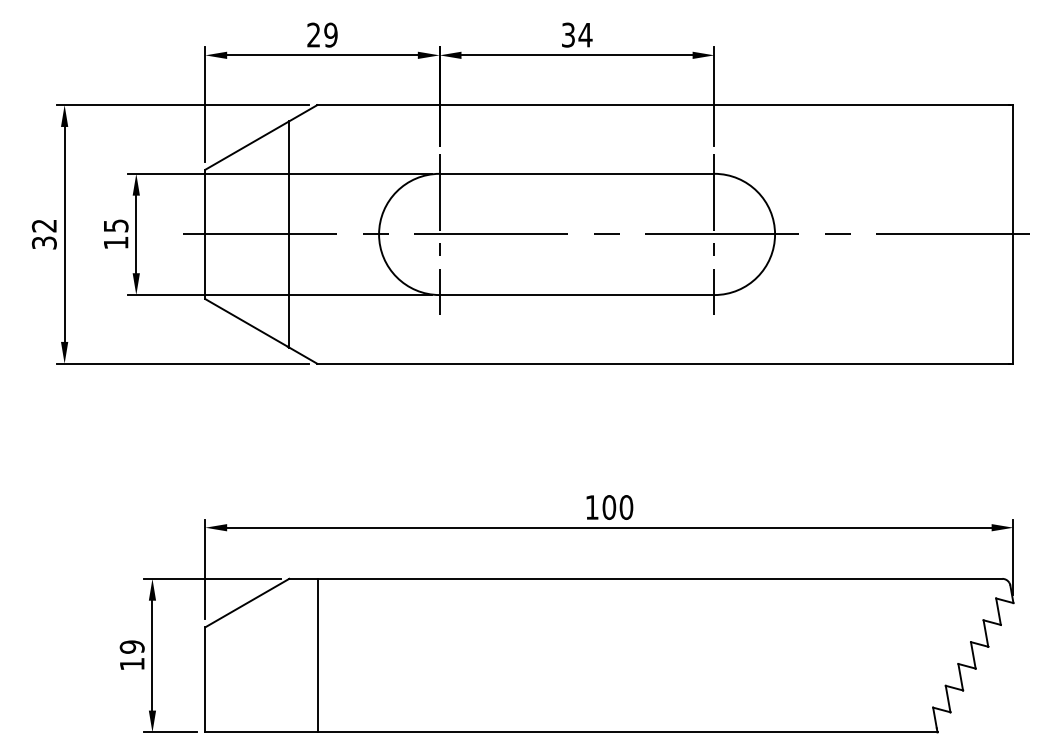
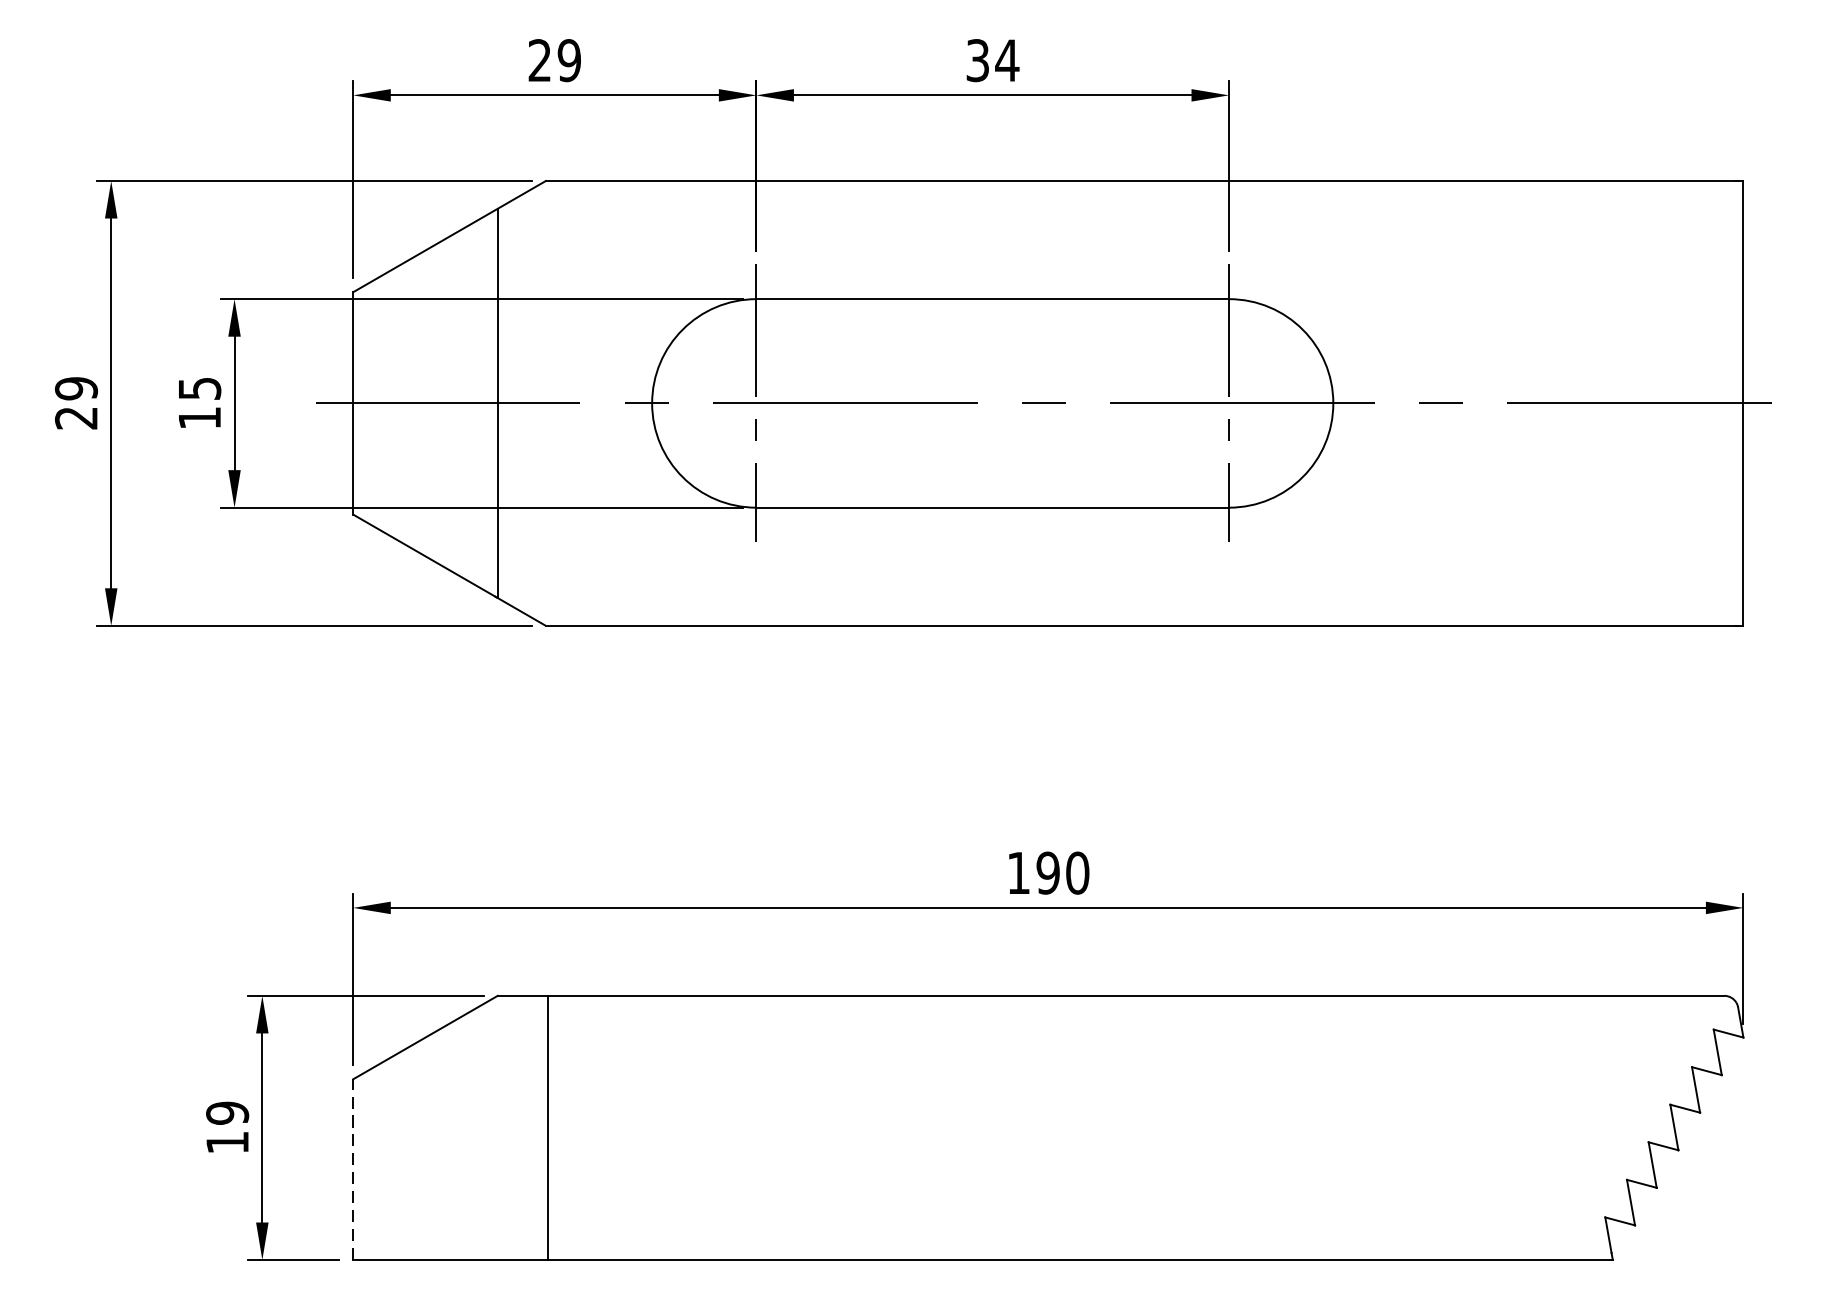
text: (44, 234) -> (76, 403), 32 -> 29
text: (609, 507) -> (1048, 873), 100 -> 190
line: (205, 679) -> (353, 1169), solid -> dashed

